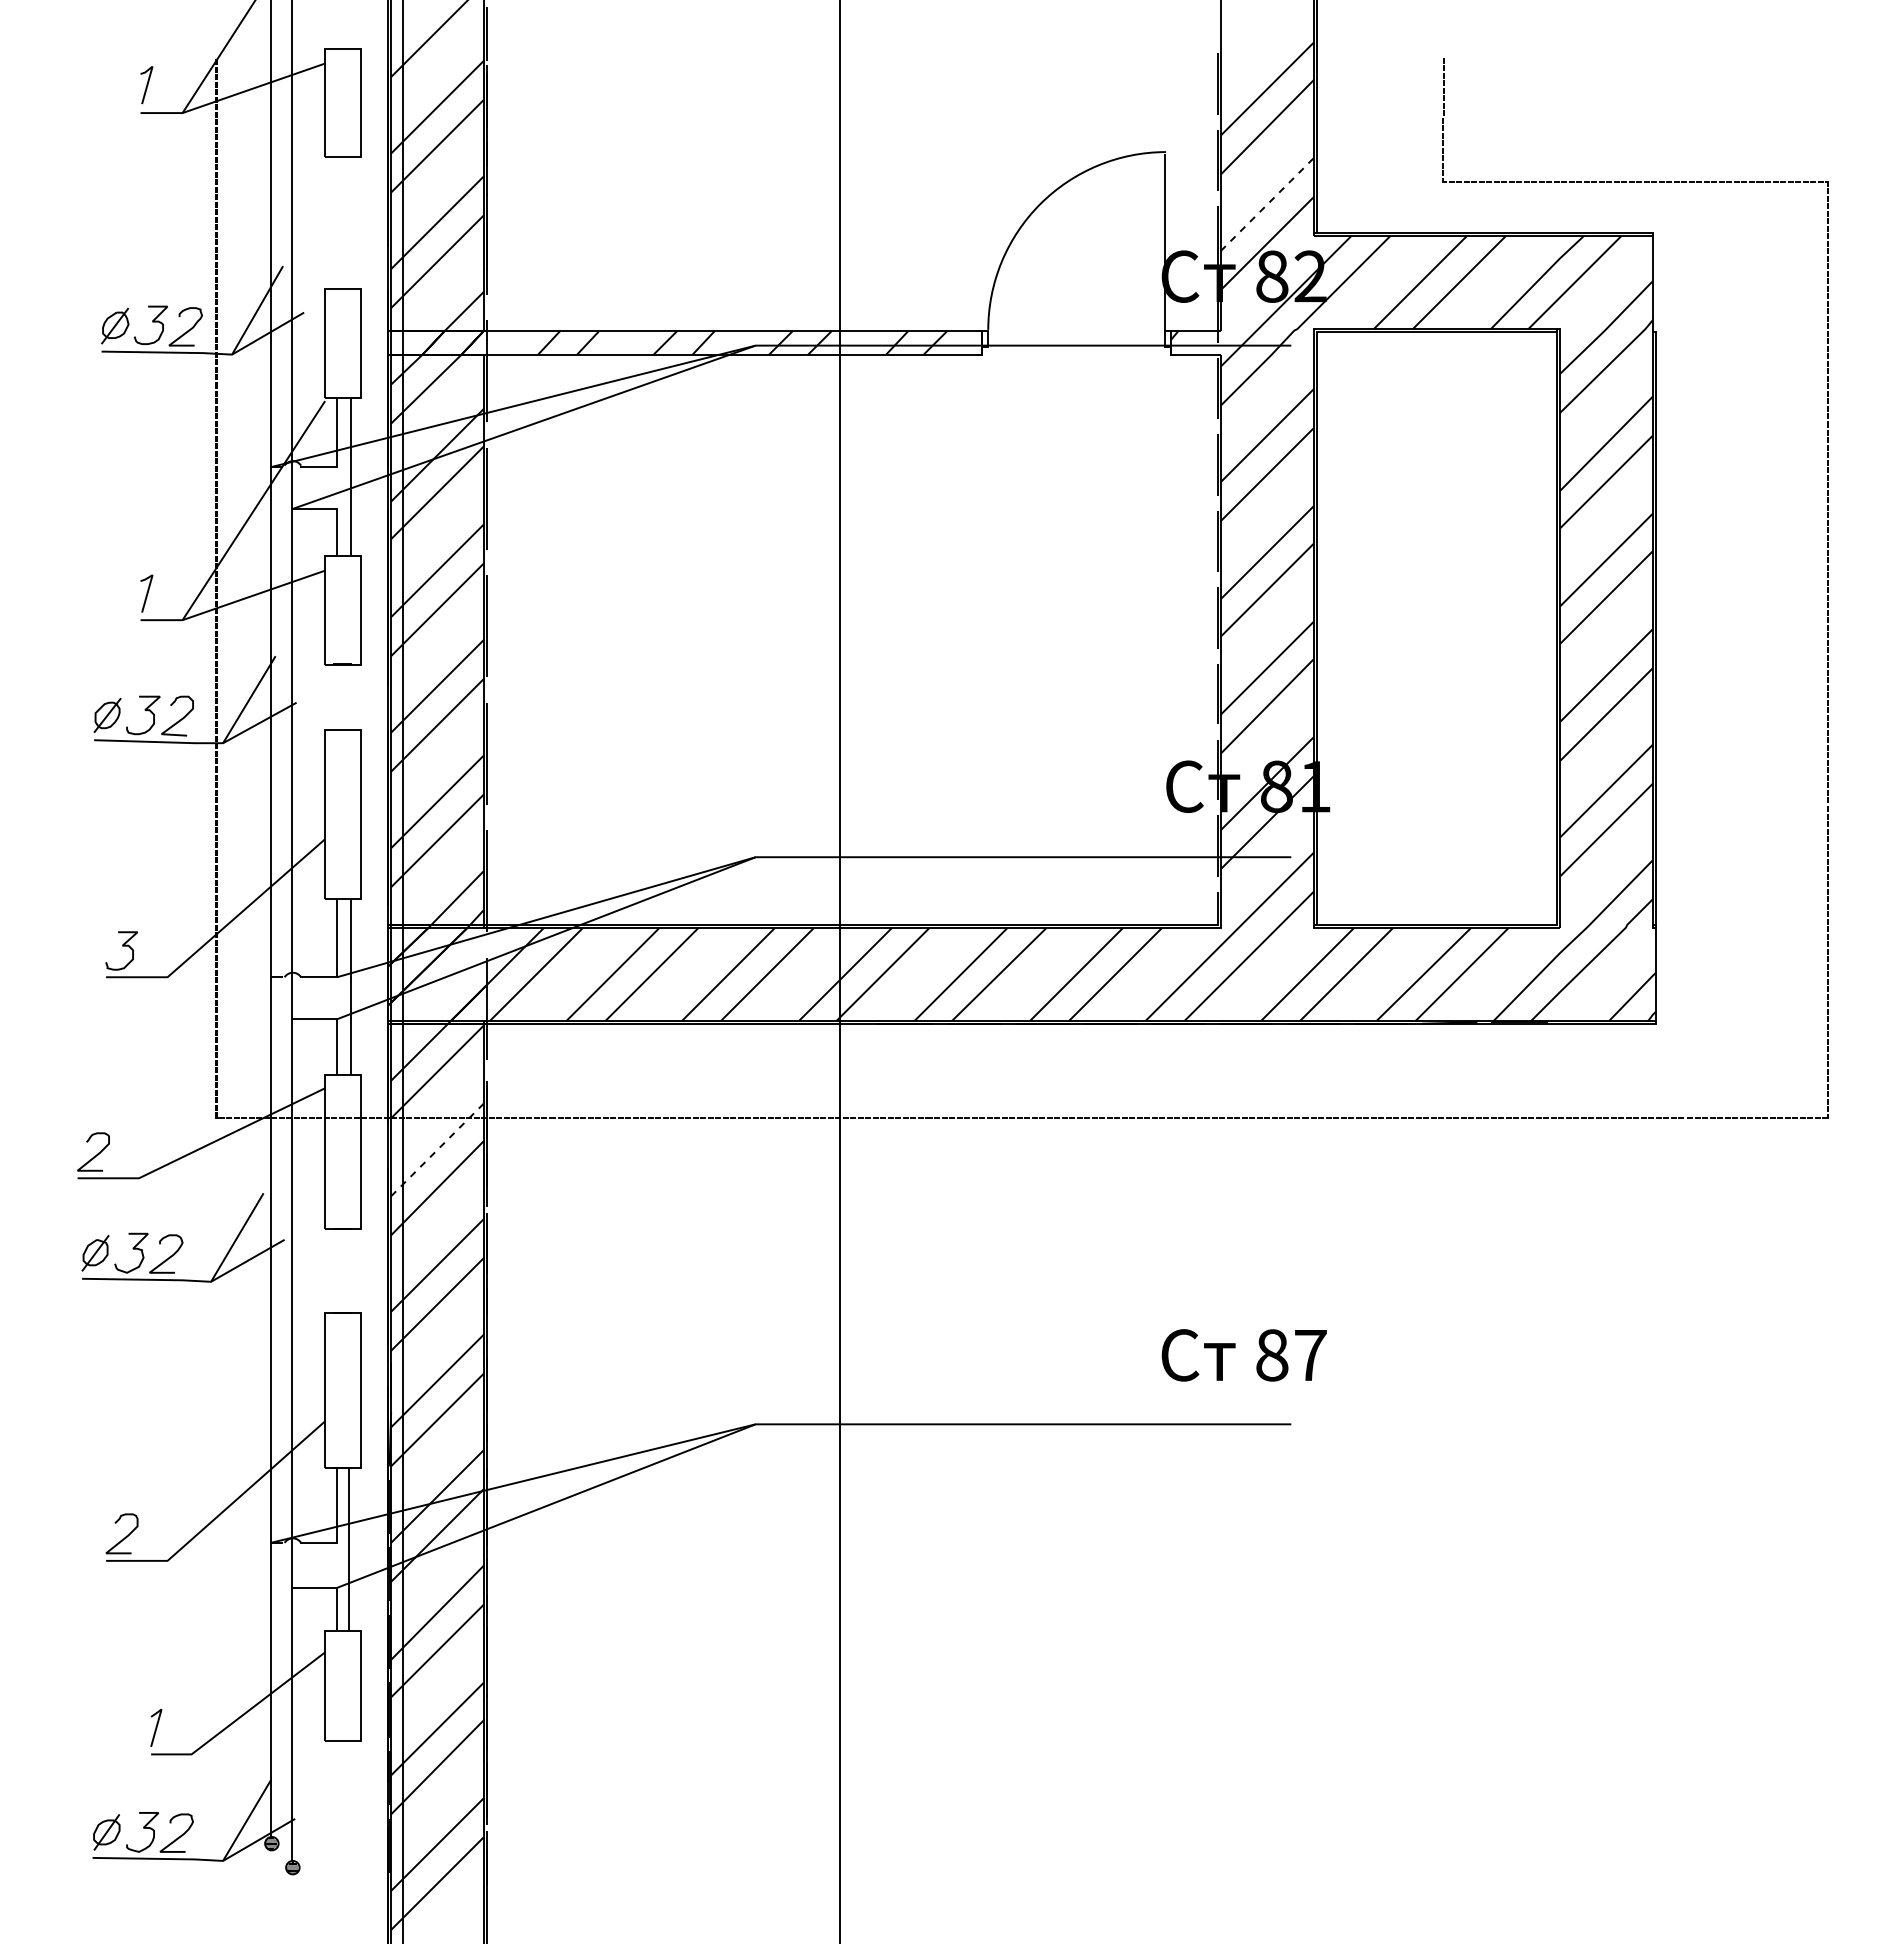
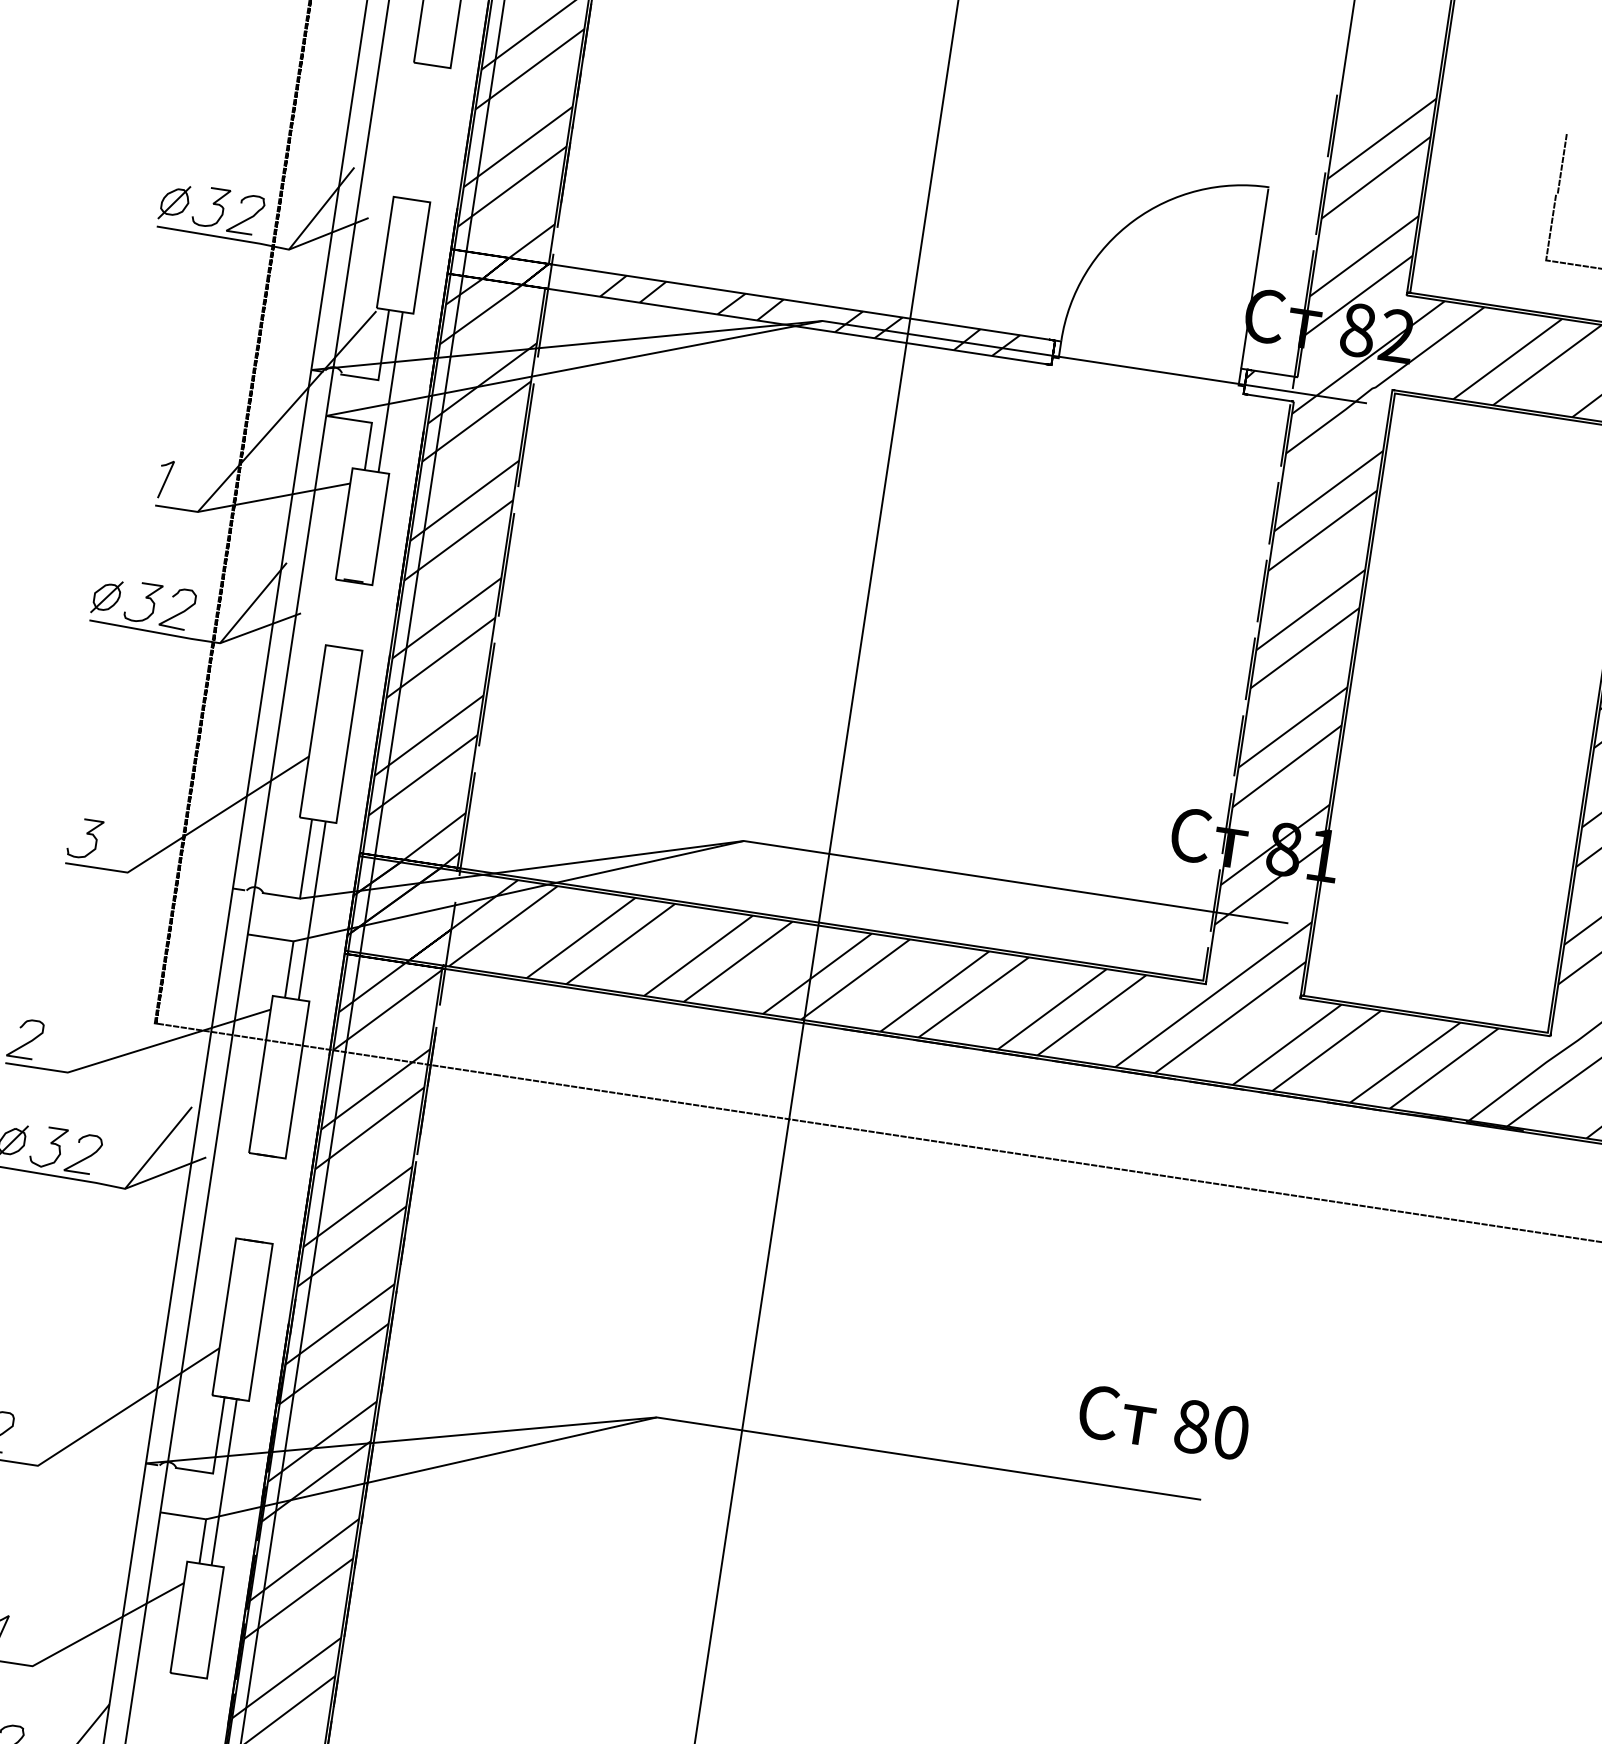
line: (1266, 205) -> (1363, 257), dashed -> solid
line: (437, 1149) -> (375, 1089), dashed -> solid
text: (1310, 1355) -> (1231, 1432), 87 -> 80

